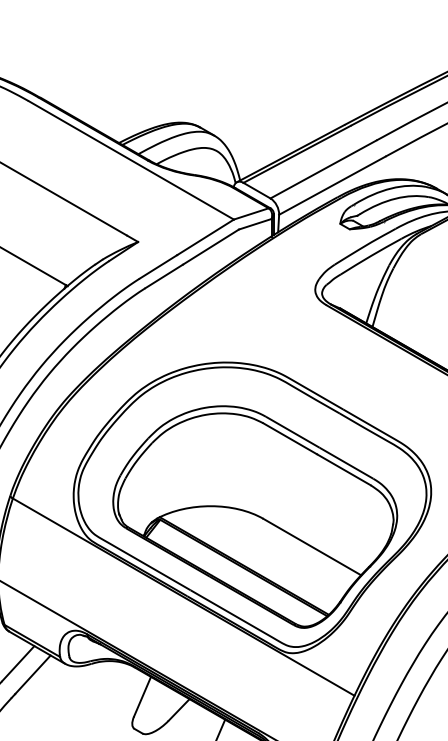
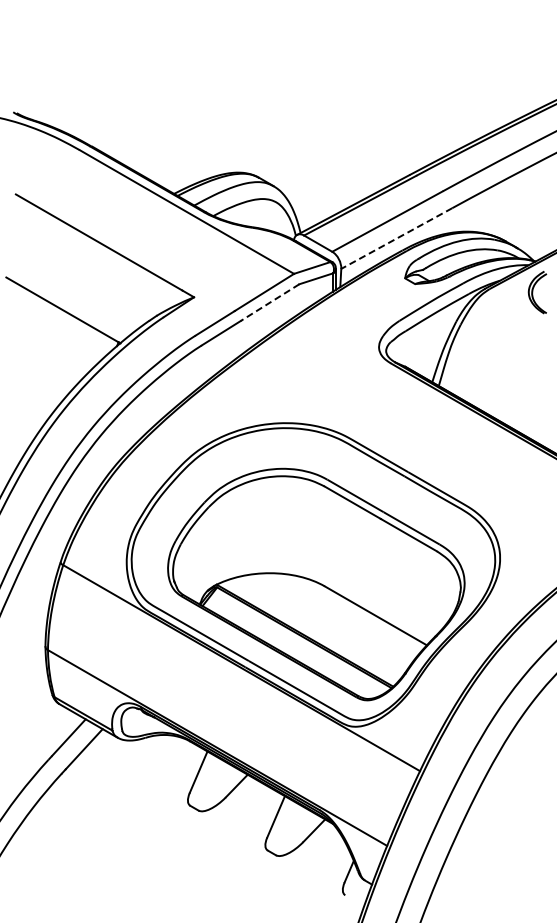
line: (331, 185) -> (396, 238), solid -> dashed
line: (211, 247) -> (270, 302), solid -> dashed

